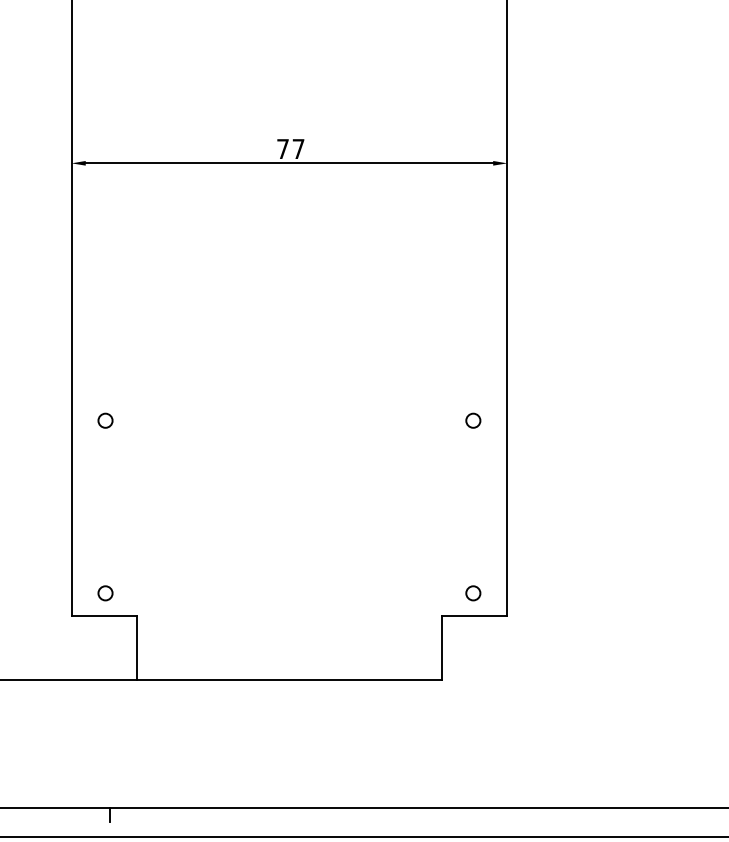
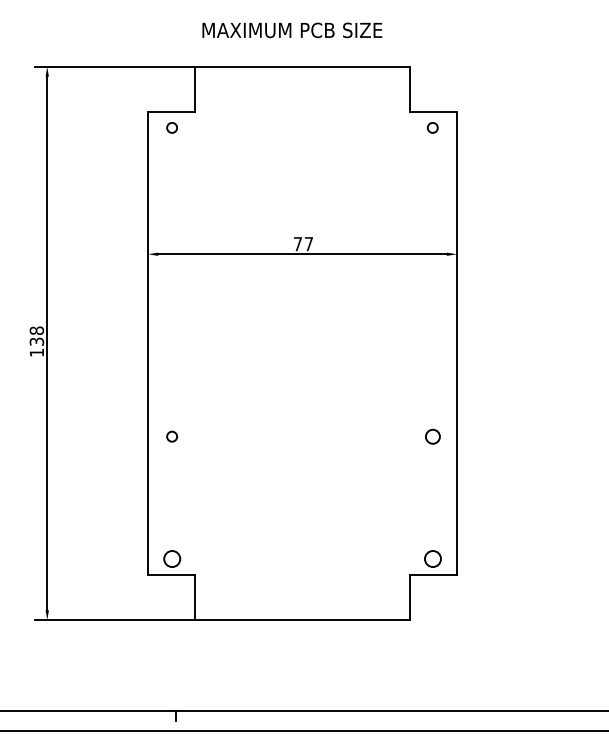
circle: (472, 420) -> (432, 436), size x1.4
circle: (104, 592) -> (171, 558), size x1.6
circle: (472, 592) -> (432, 558), size x1.6

